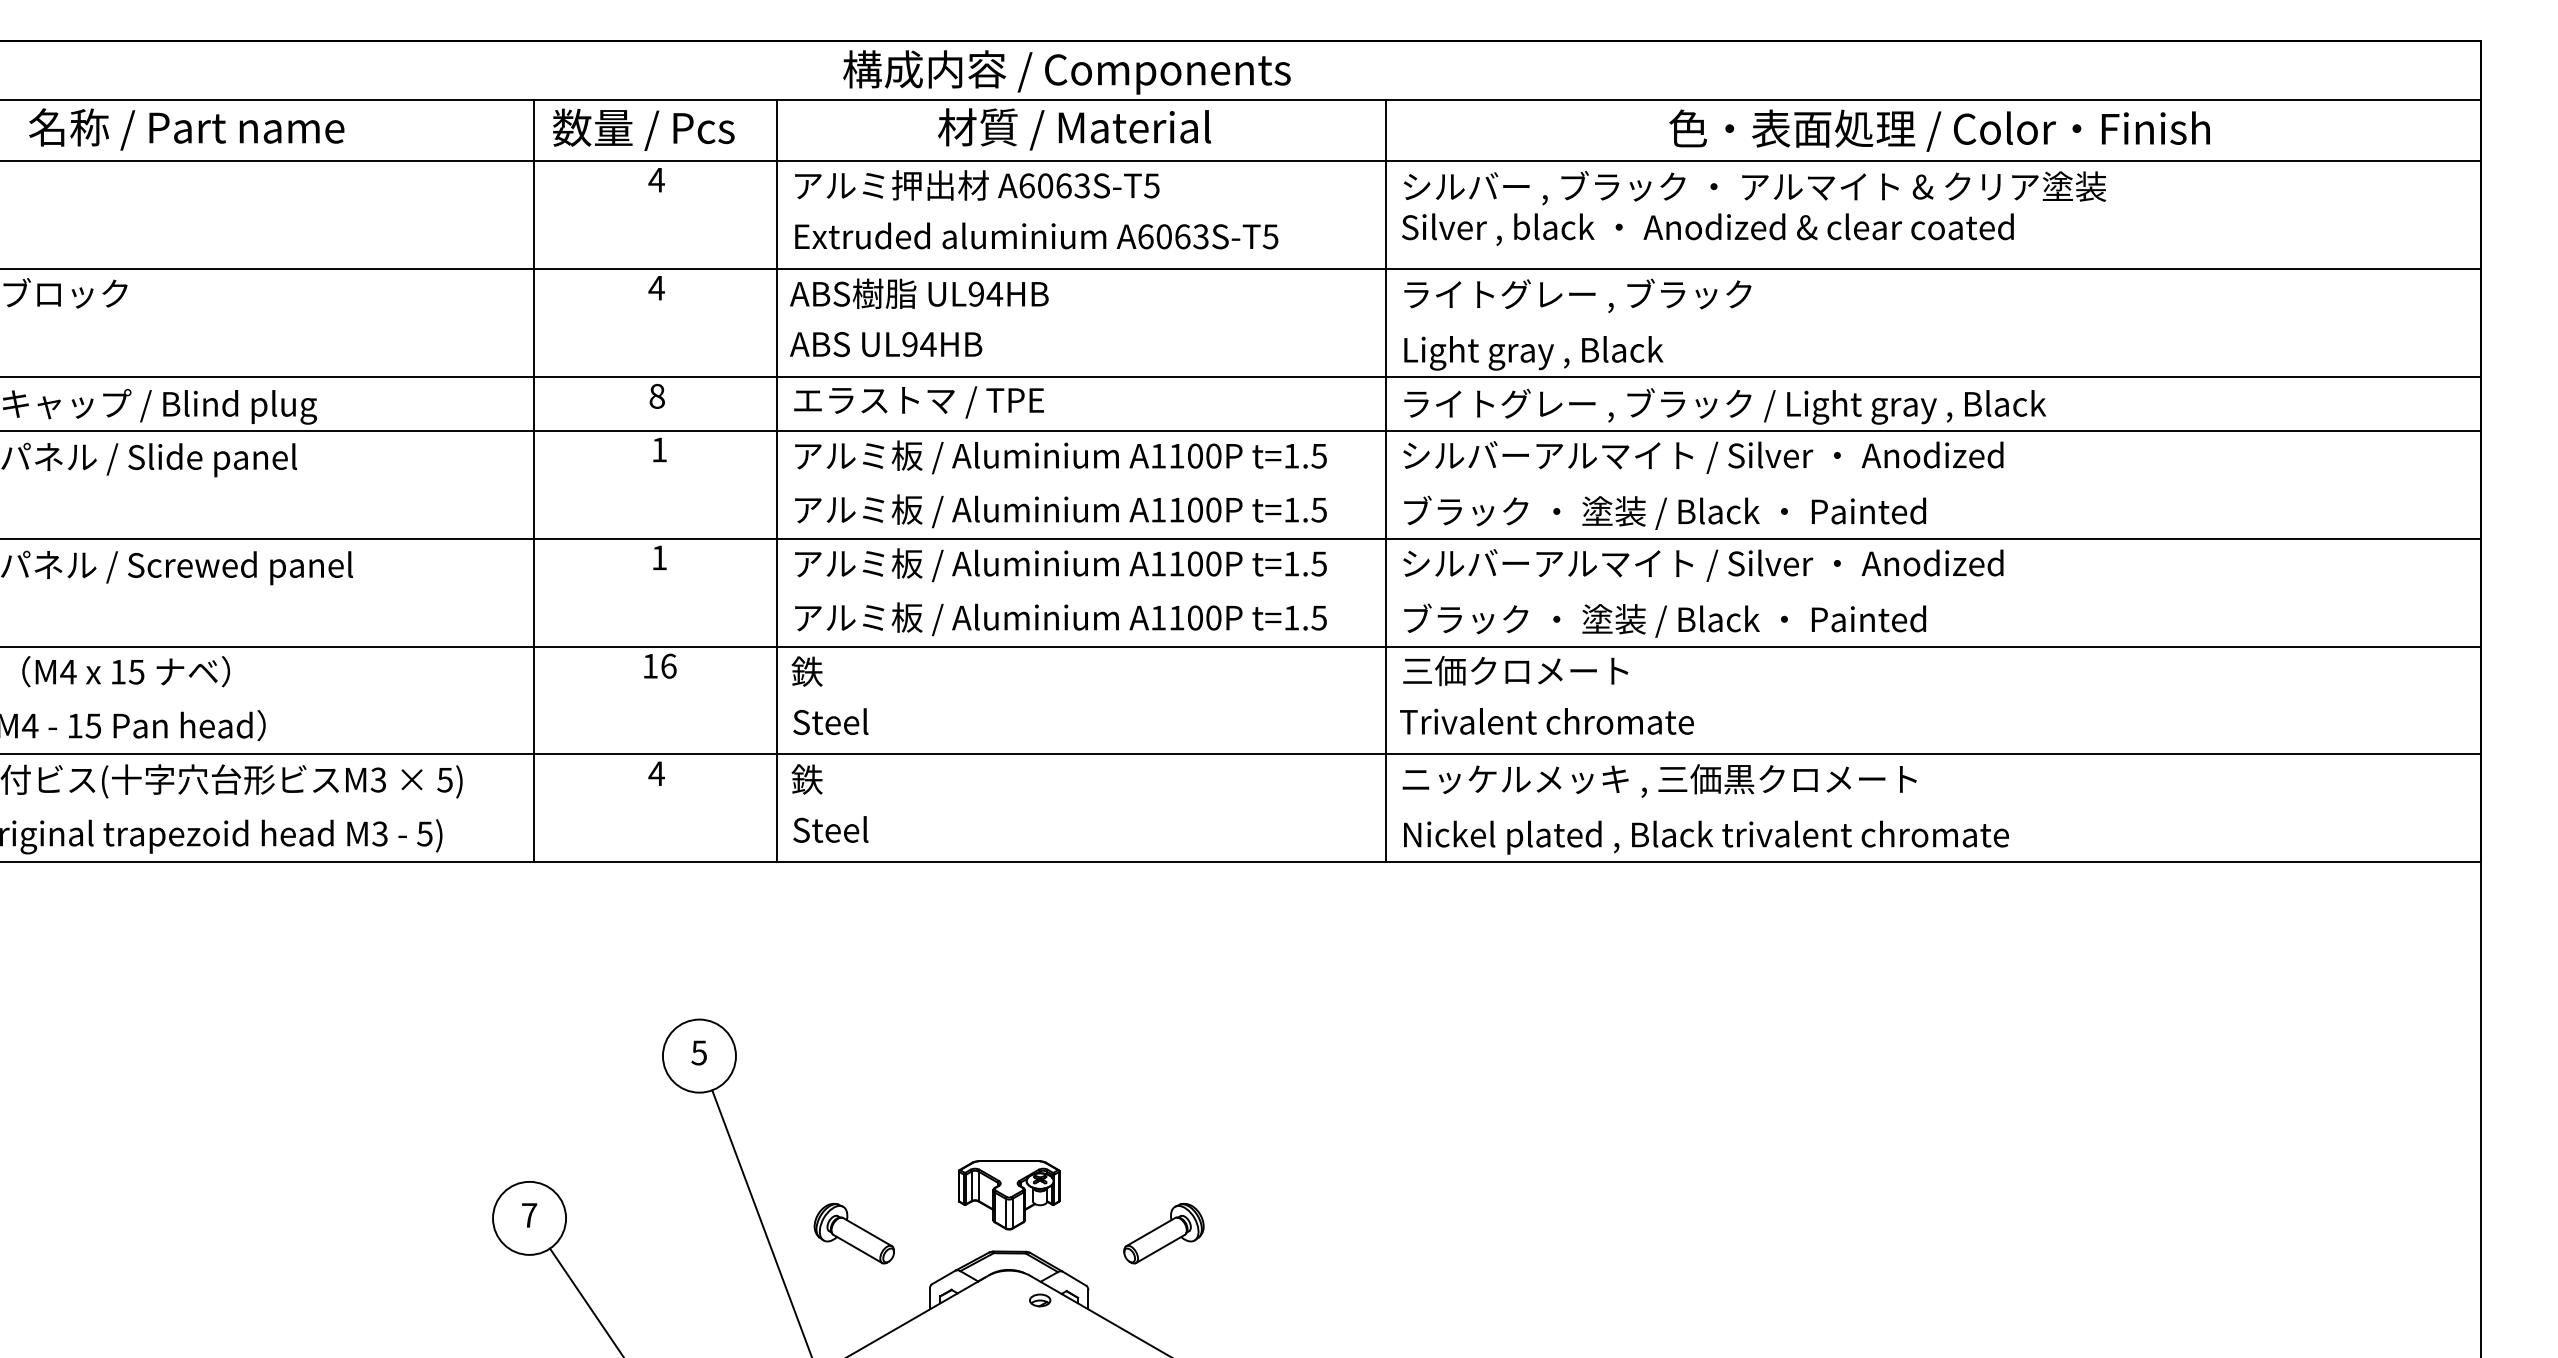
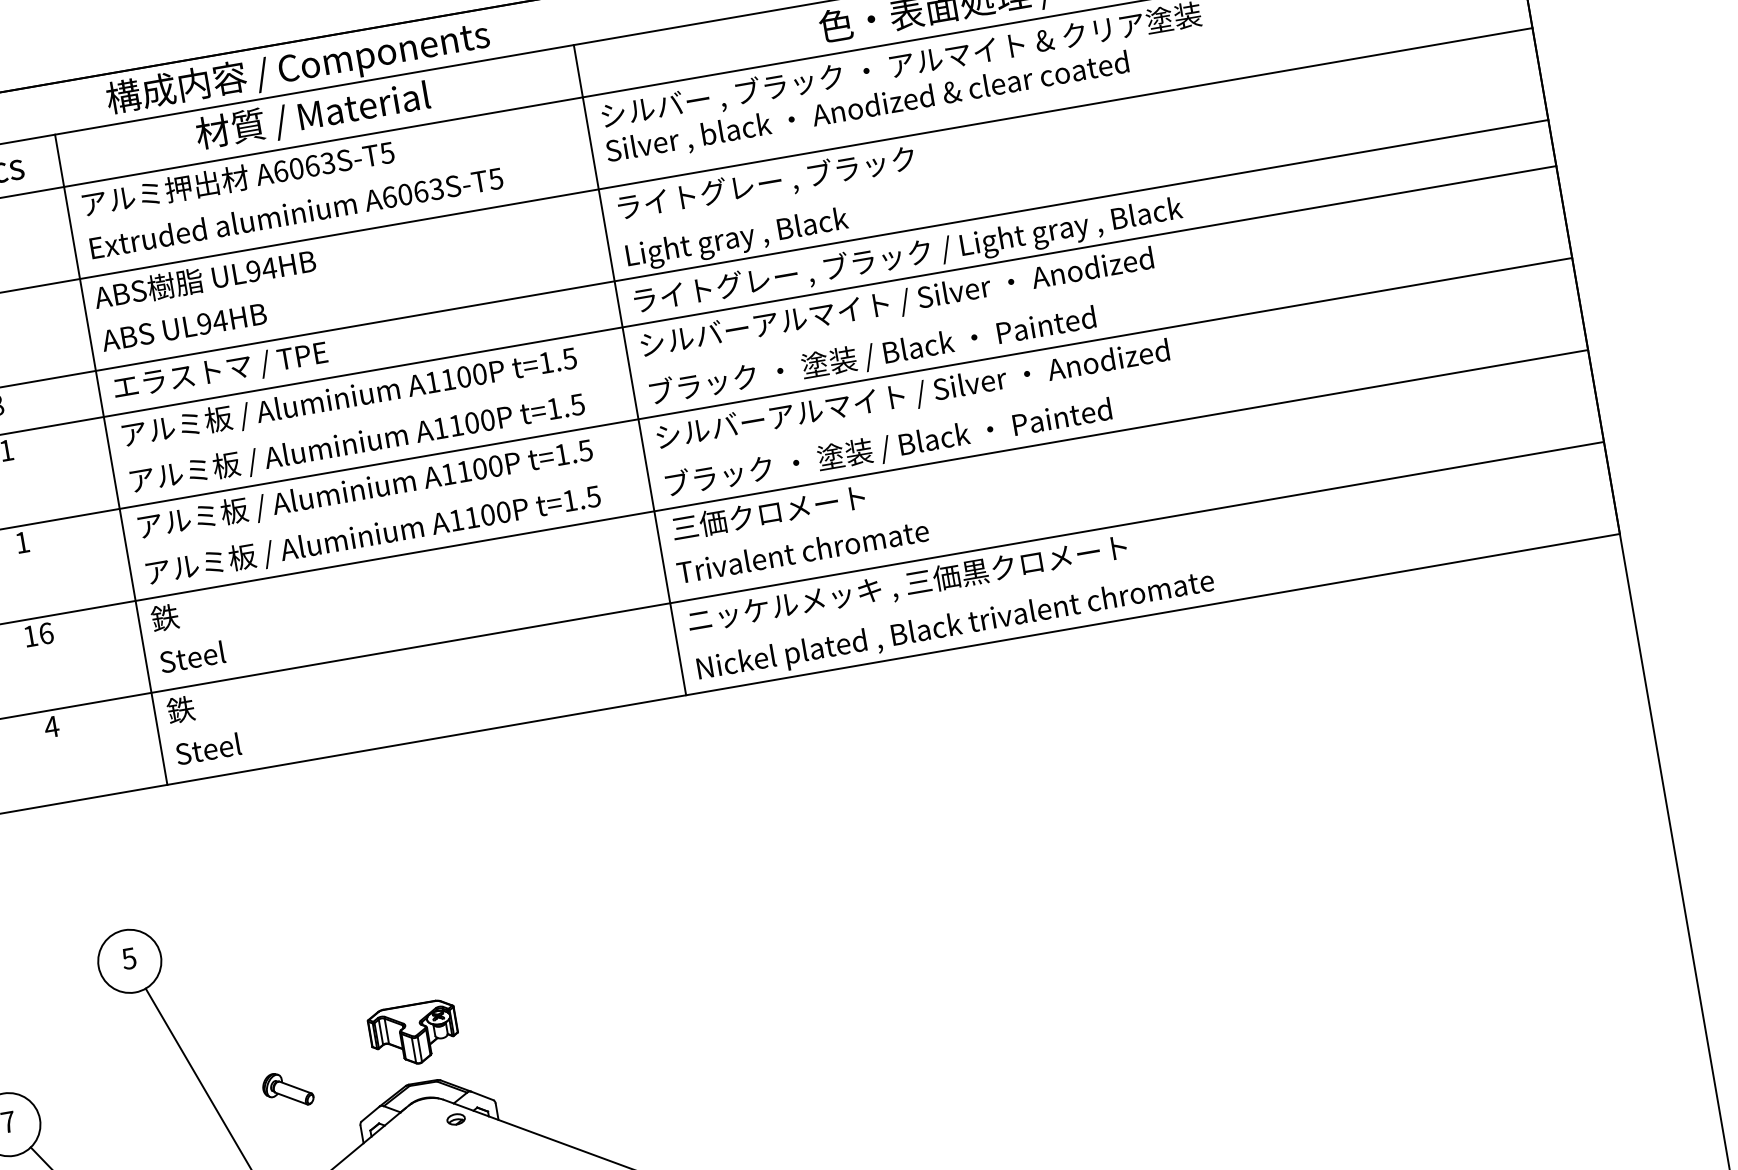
part: (853, 1233) -> (287, 1089), size x0.7
part: (1163, 1233) -> (551, 1044), removed

